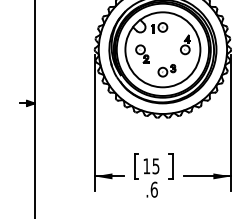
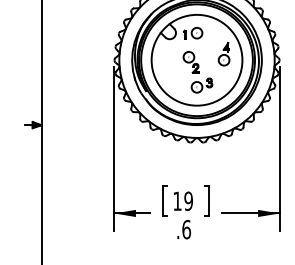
part: (141, 54) -> (190, 62), moved
text: (155, 165) -> (188, 200), 15 -> 19

